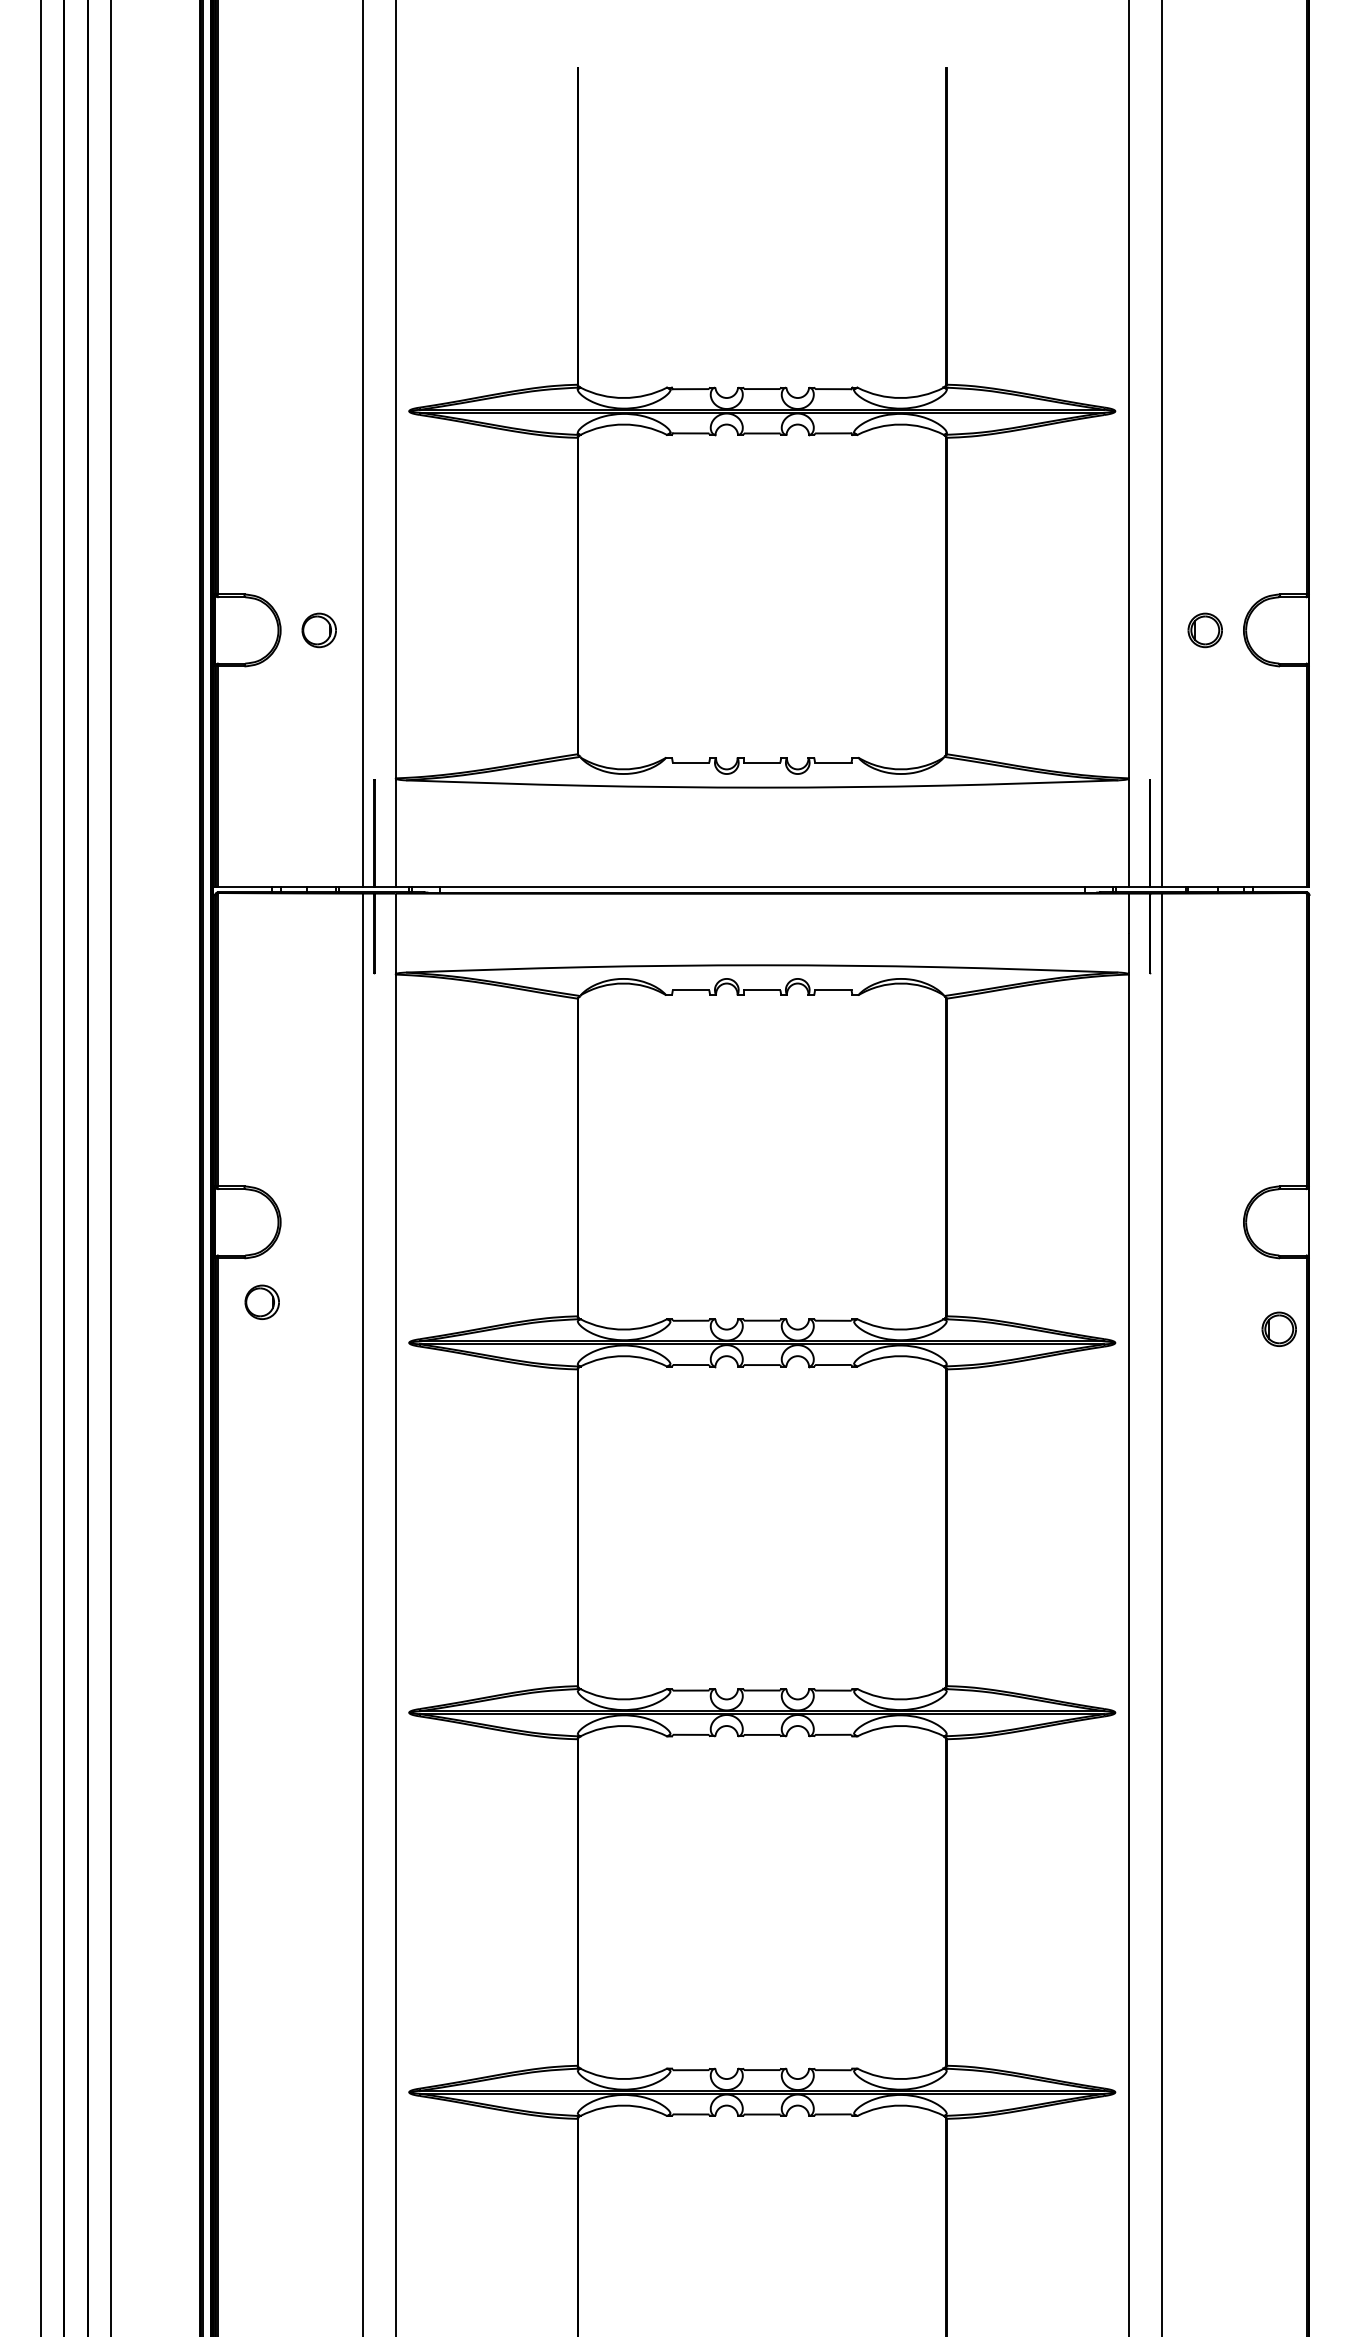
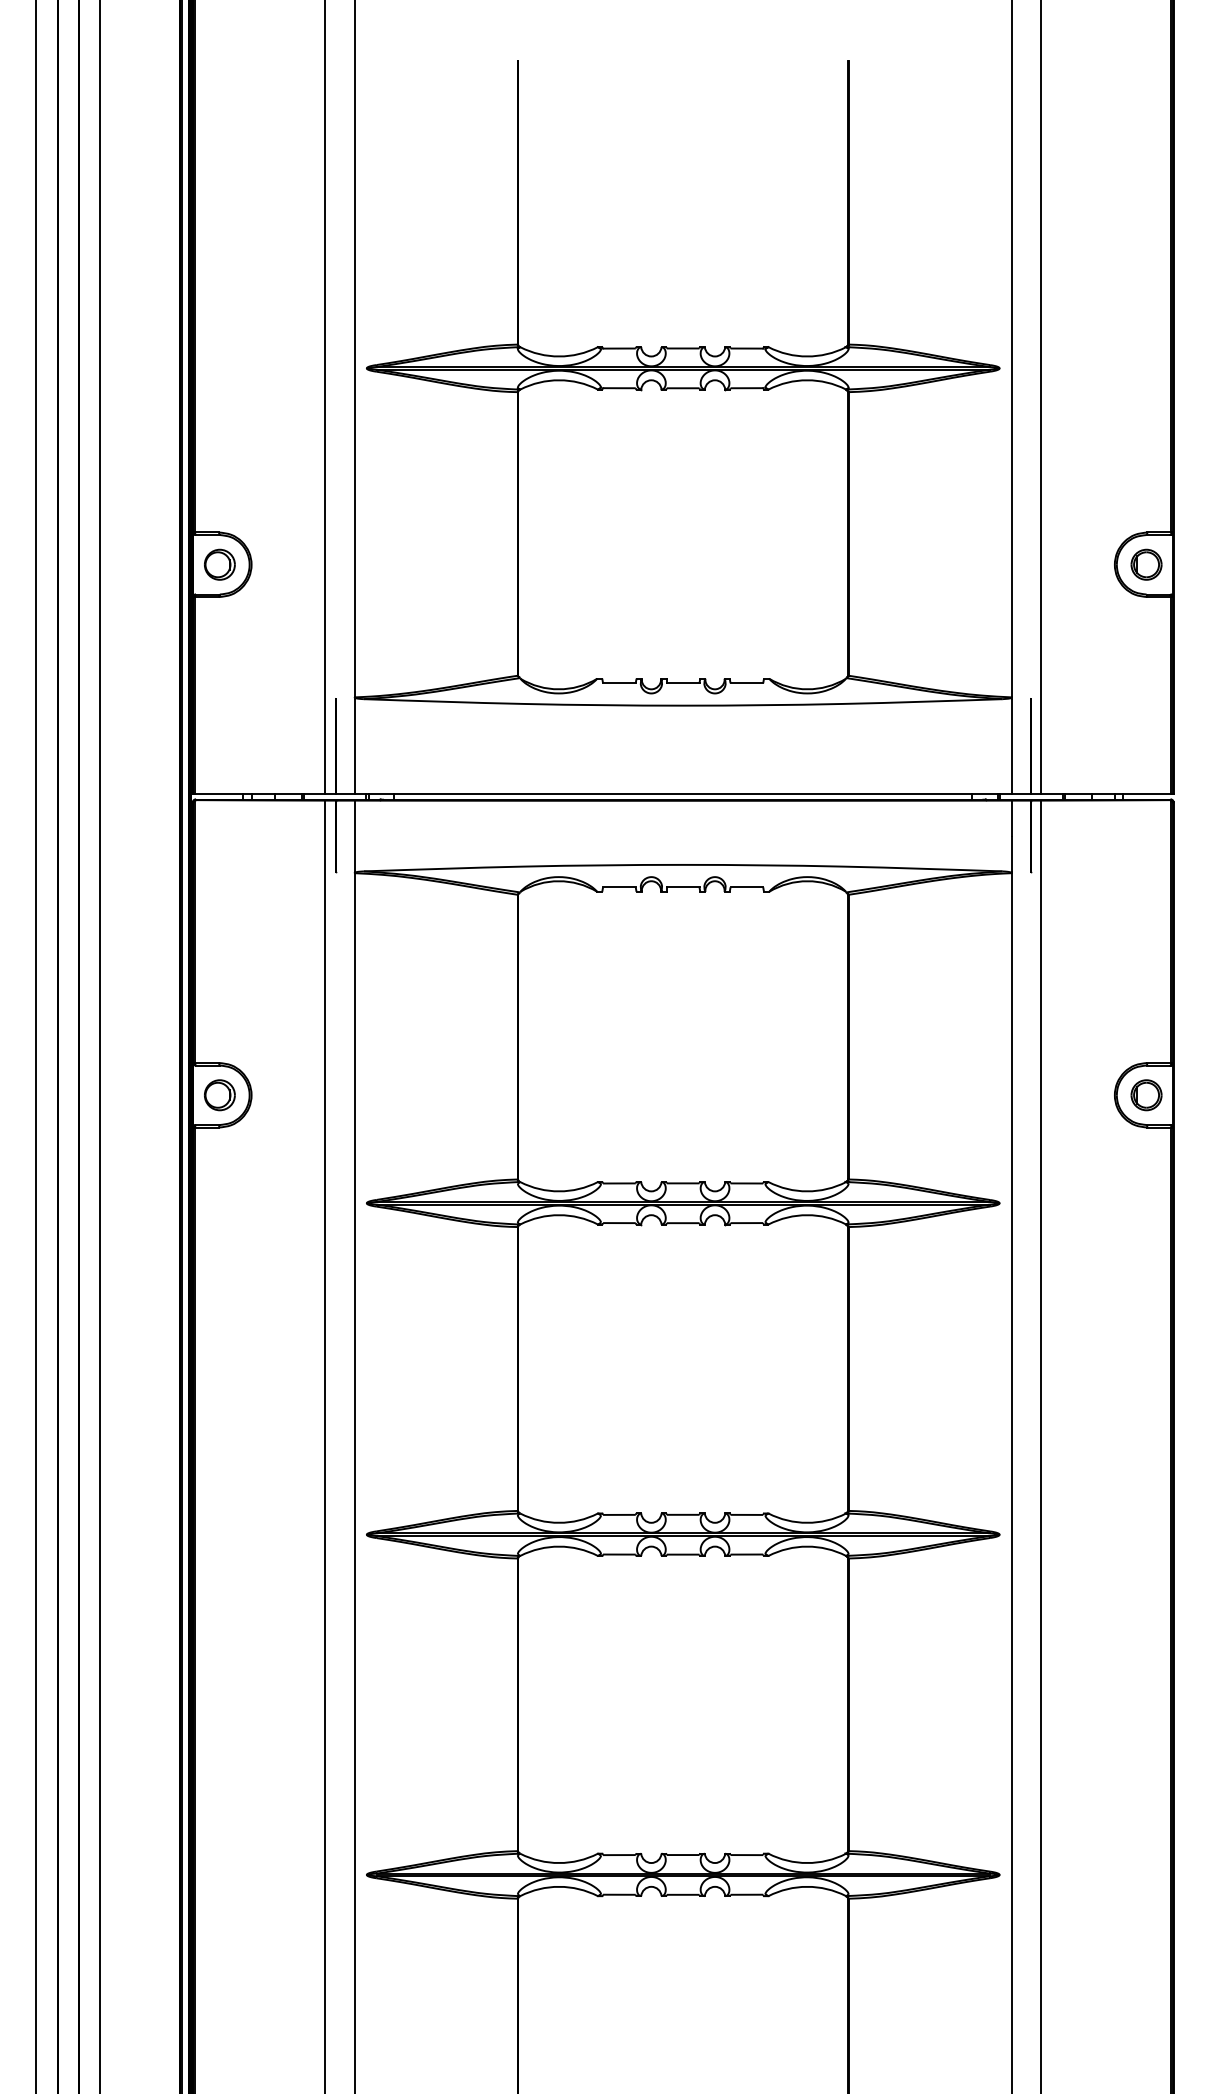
part: (318, 630) -> (219, 564), moved
part: (1204, 630) -> (1145, 564), moved
part: (261, 1301) -> (219, 1094), moved
part: (1278, 1328) -> (1145, 1094), moved

